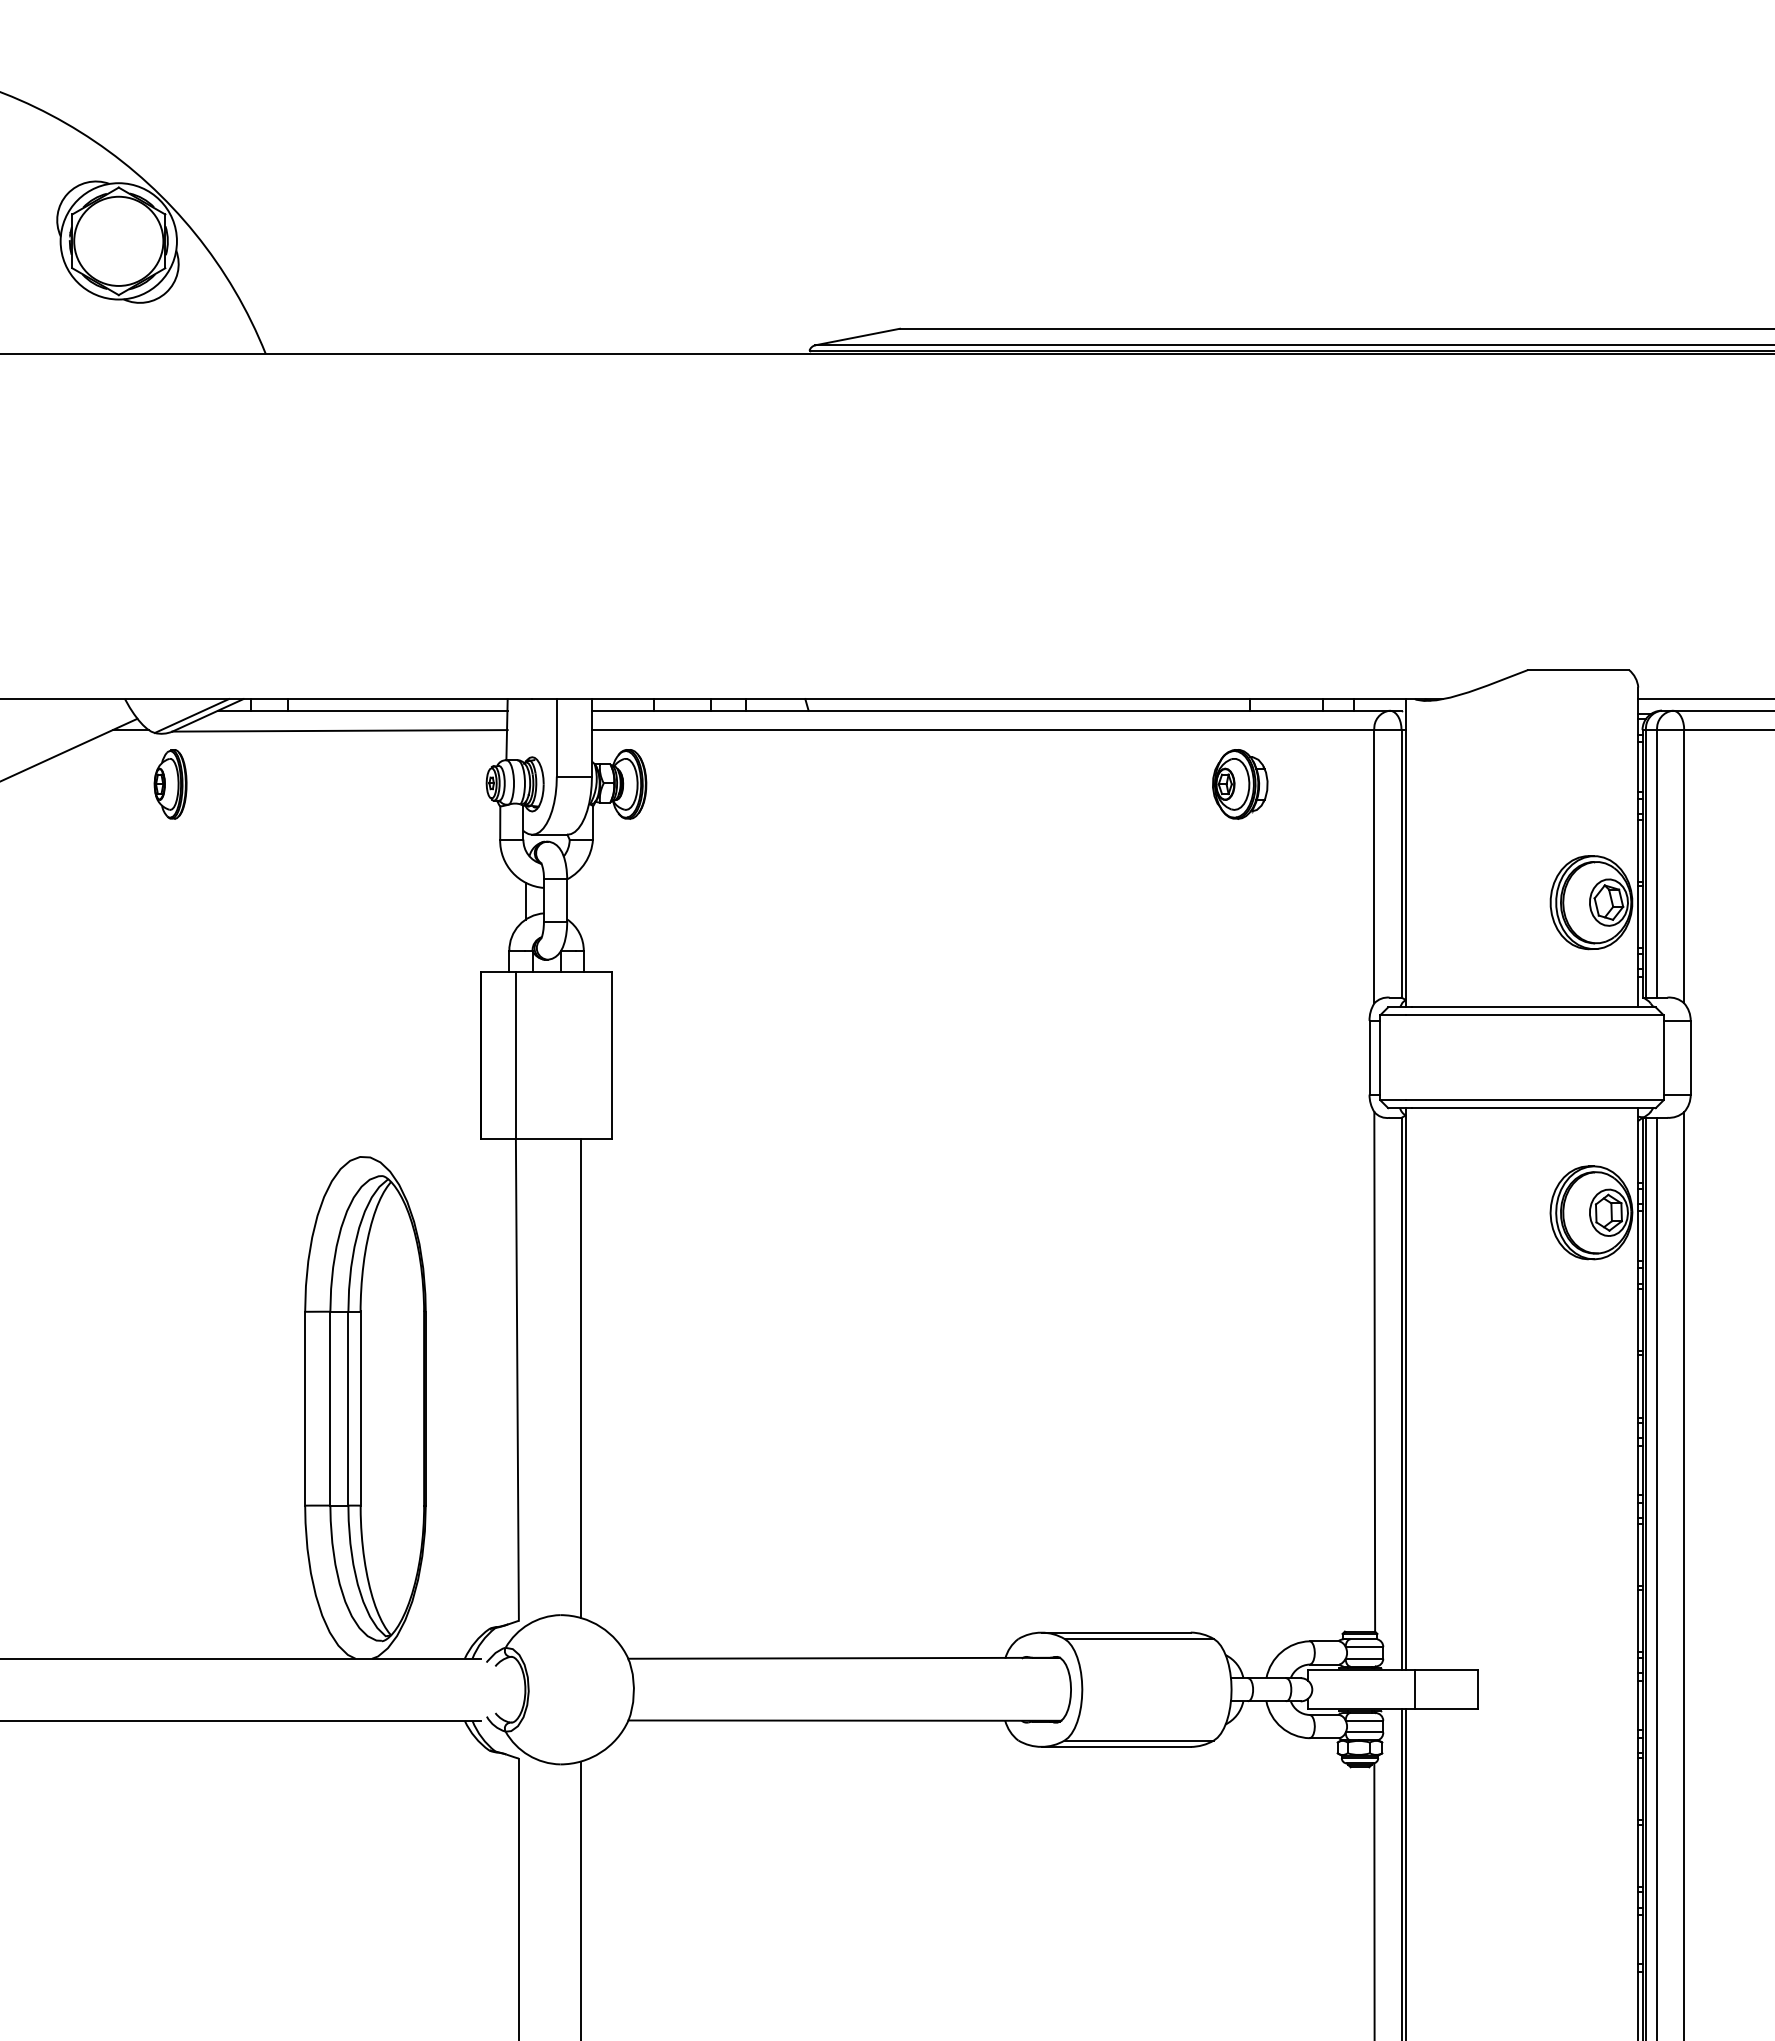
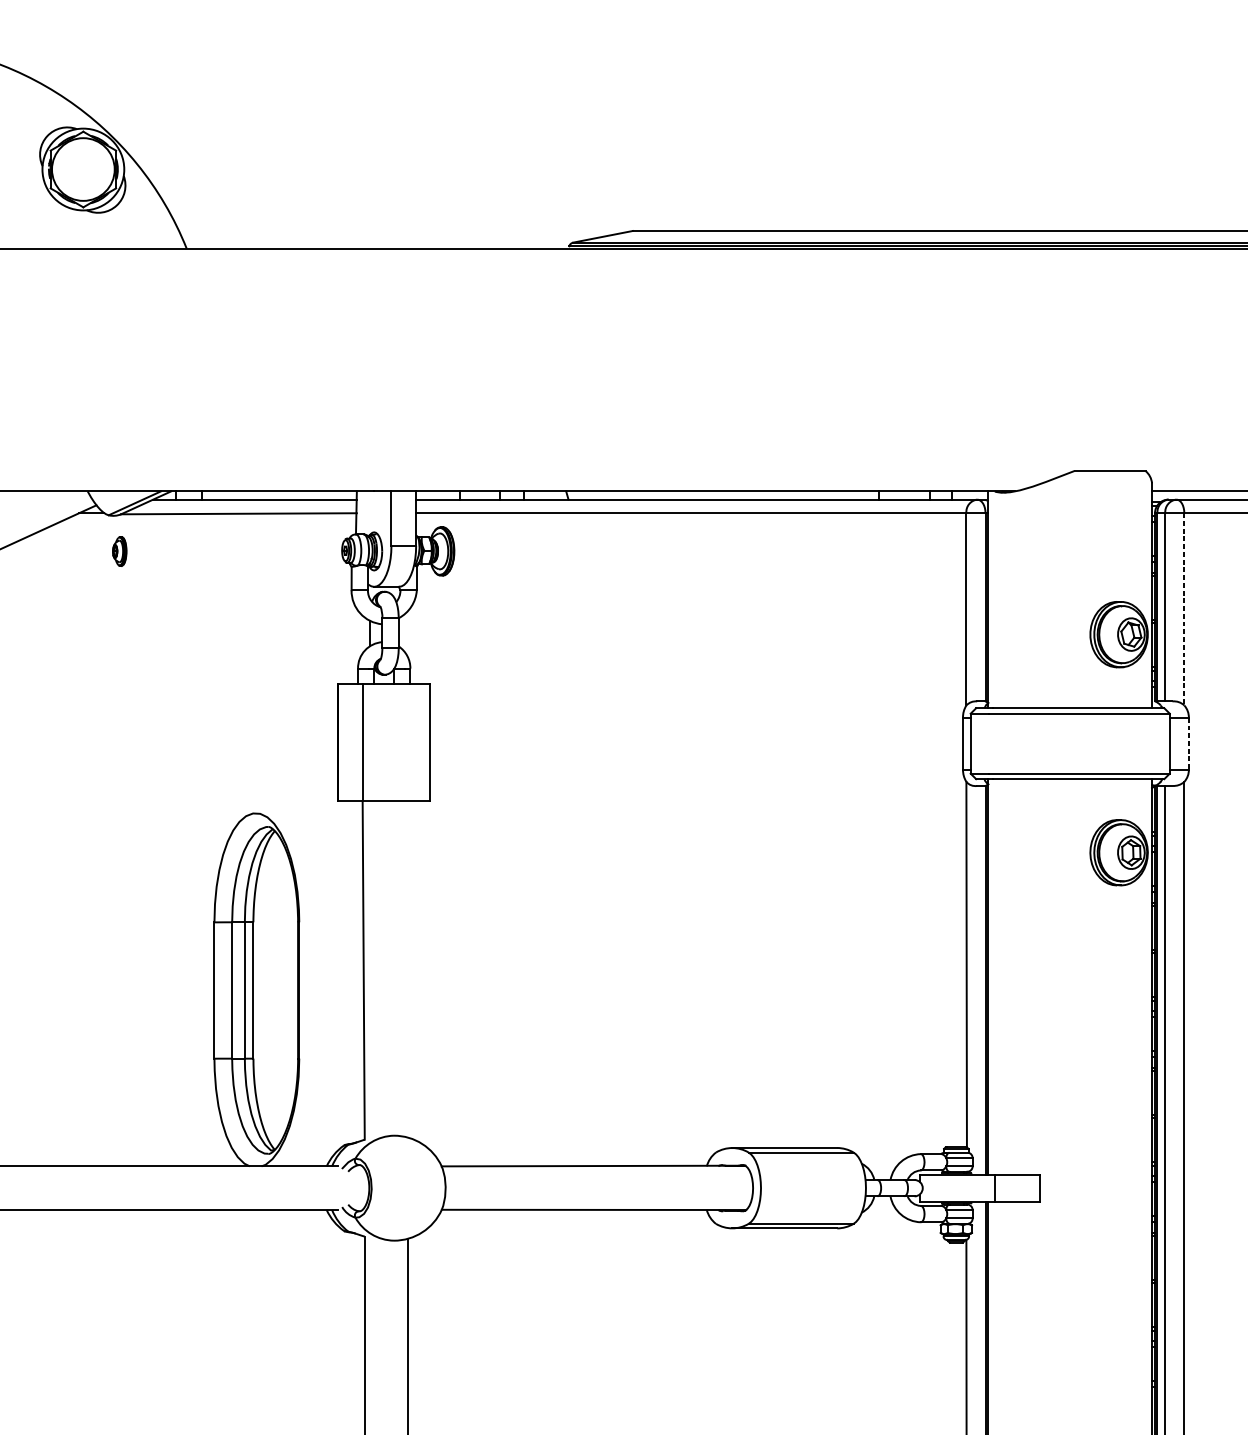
part: (170, 784) -> (119, 551), size x0.6
part: (1240, 784) -> (872, 551), removed
line: (1684, 866) -> (1184, 609), solid -> dashed
line: (1690, 1057) -> (1188, 743), solid -> dashed
line: (580, 1378) -> (408, 969), removed

